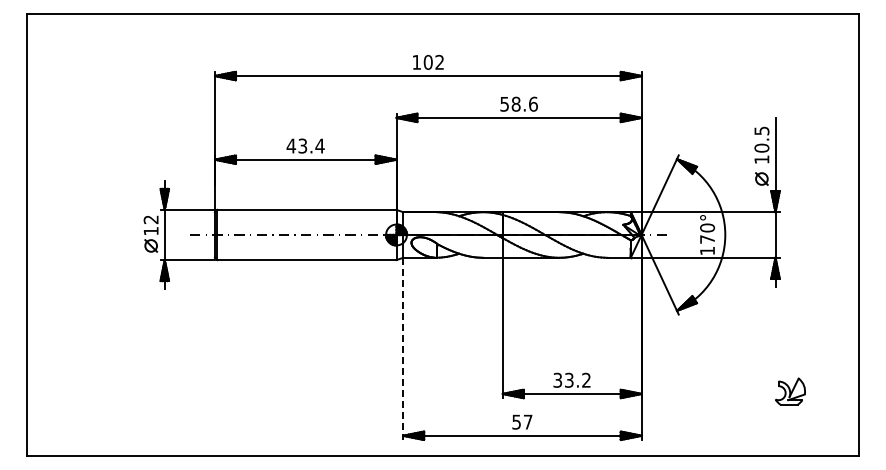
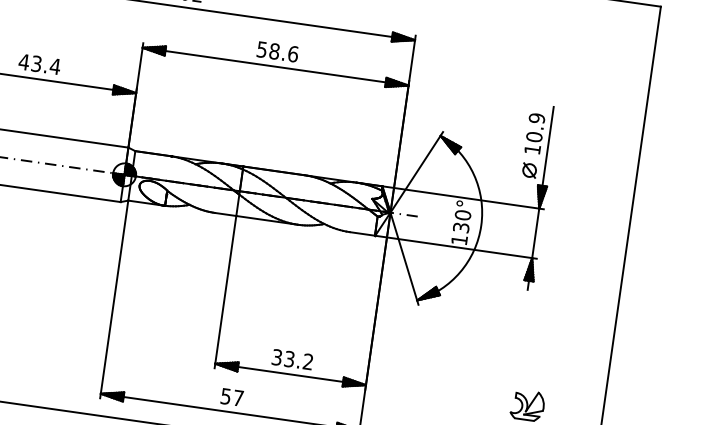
text: (761, 130) -> (536, 117), 10.5 -> 10.9
text: (707, 239) -> (461, 227), 170° -> 130°
line: (403, 349) -> (114, 300), dashed -> solid

